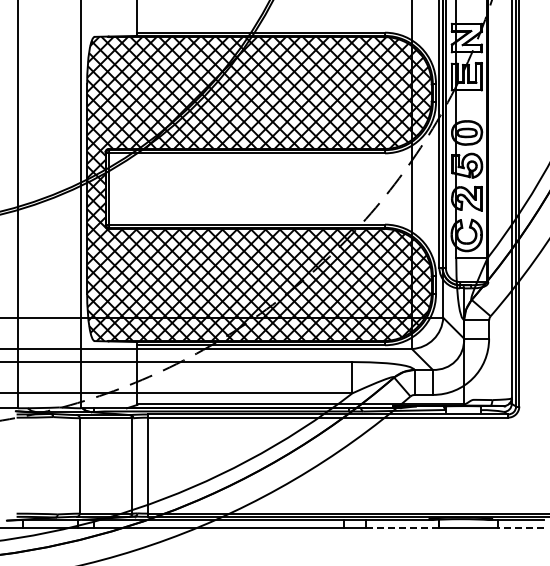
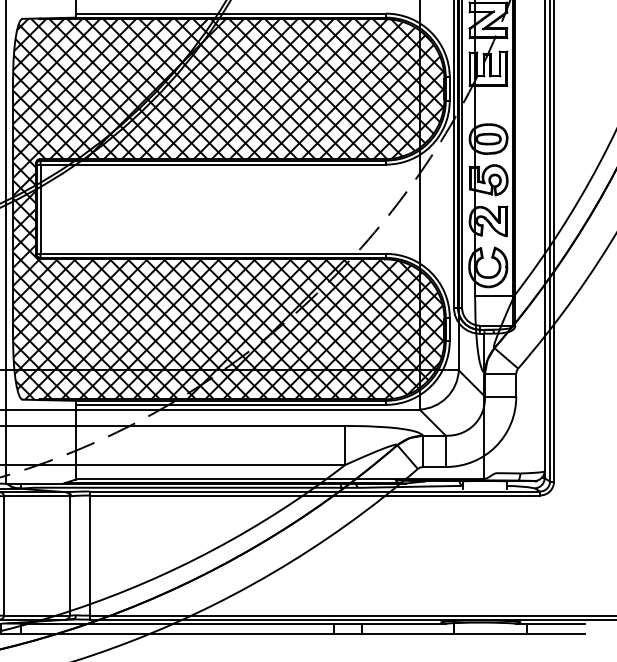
line: (402, 528) -> (407, 634), dashed -> solid
line: (520, 528) -> (555, 634), dashed -> solid

